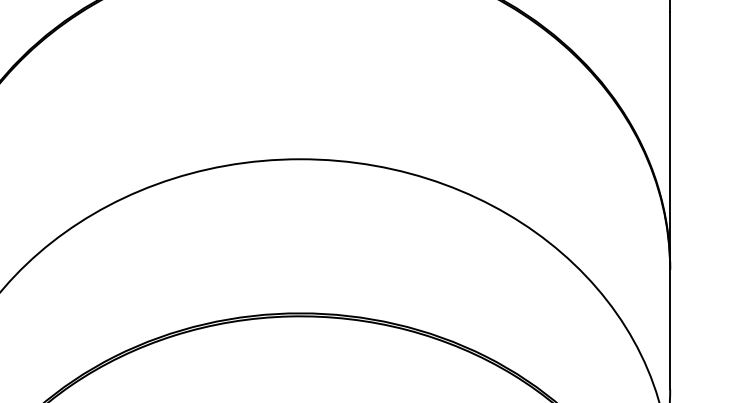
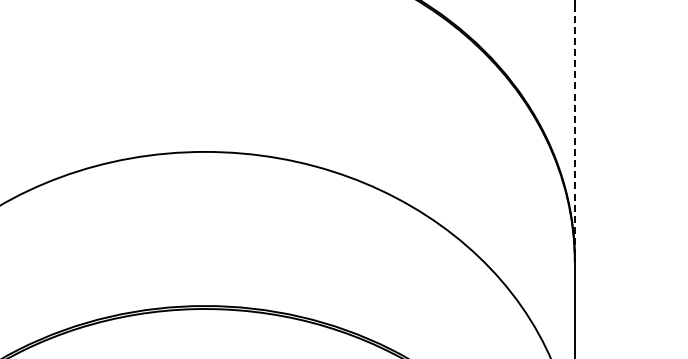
line: (670, 140) -> (575, 133), solid -> dashed

